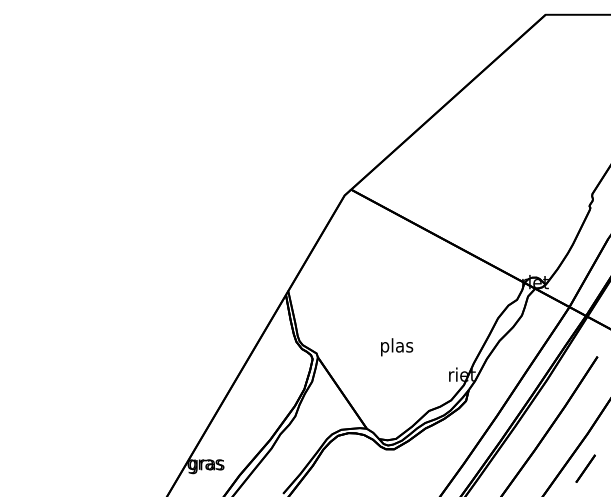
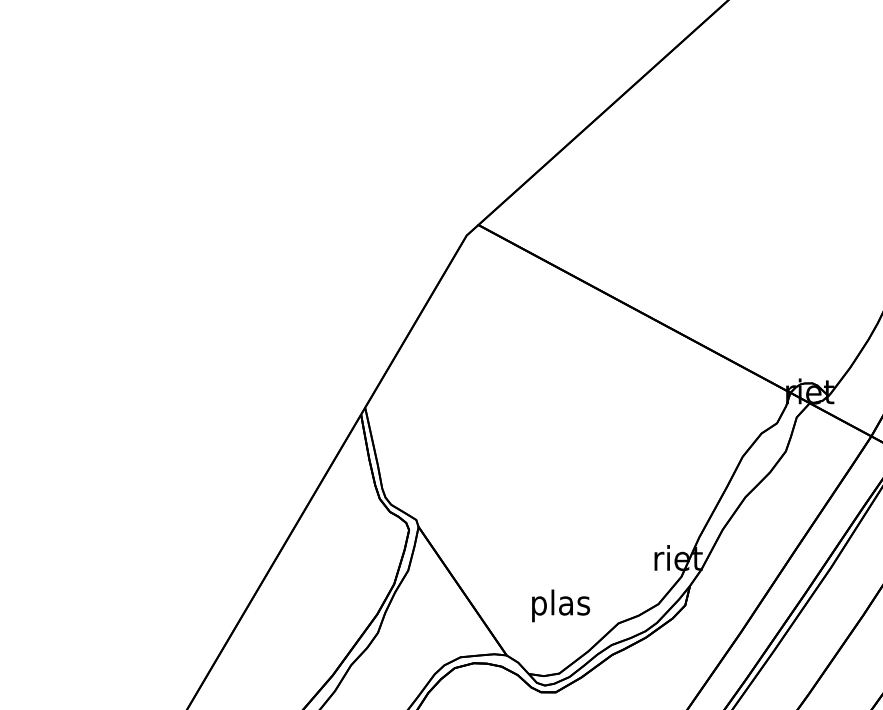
text: (397, 347) -> (561, 606), moved

